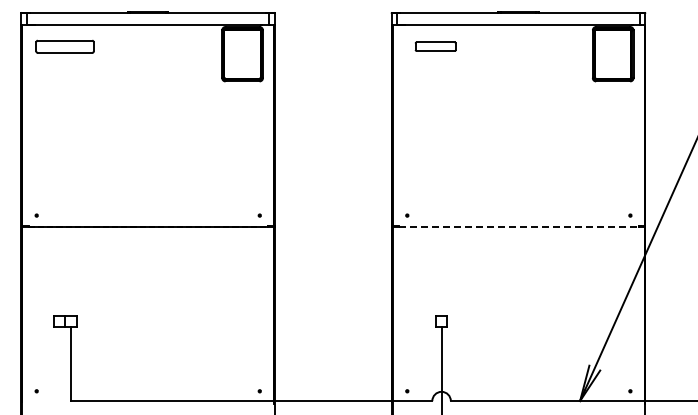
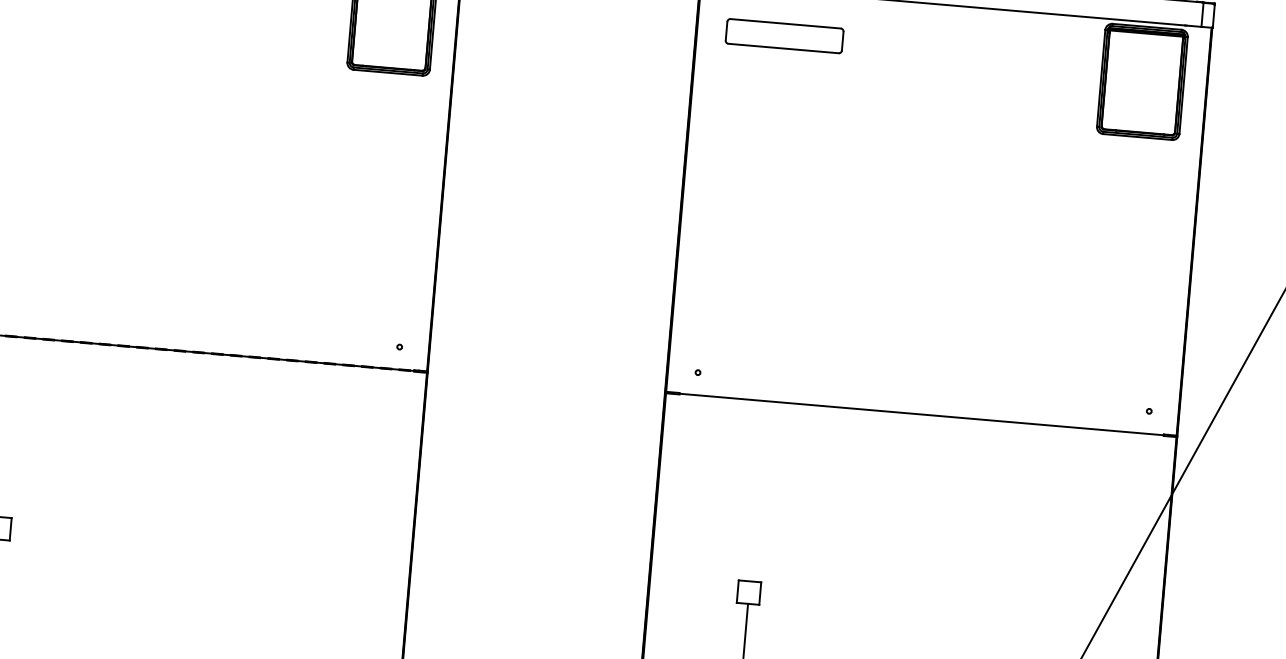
part: (435, 46) -> (784, 35), size x1.43
line: (518, 226) -> (921, 413), dashed -> solid

